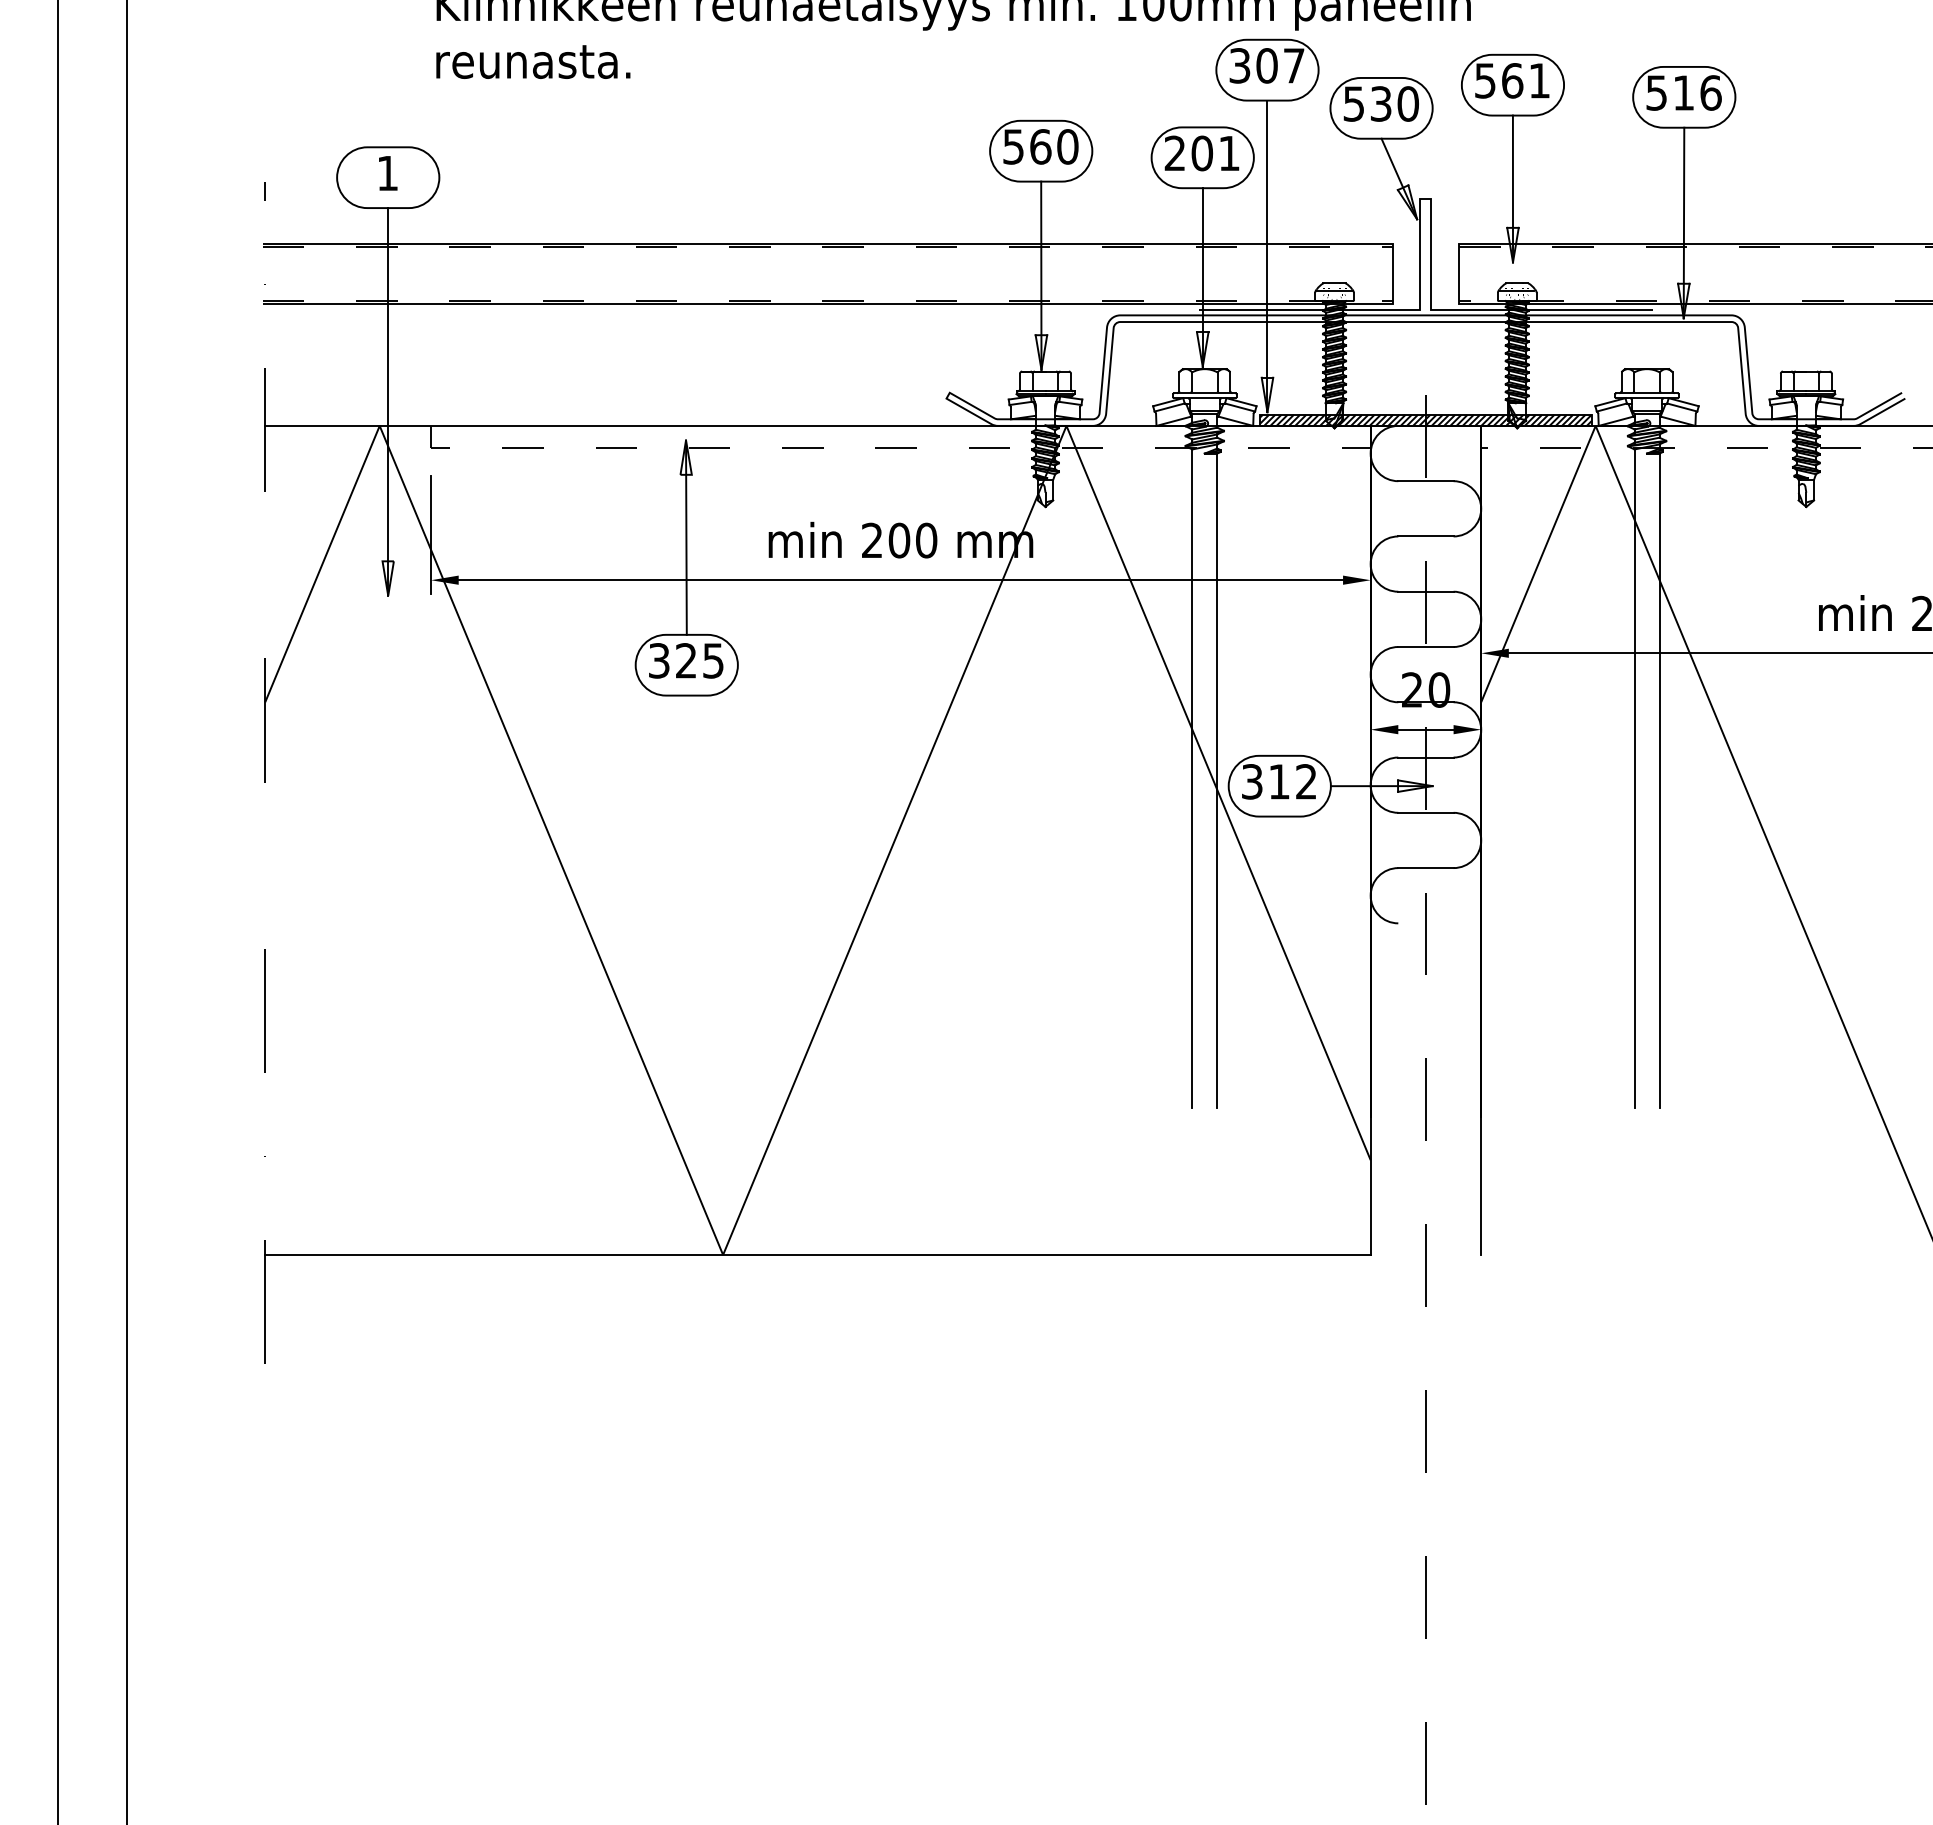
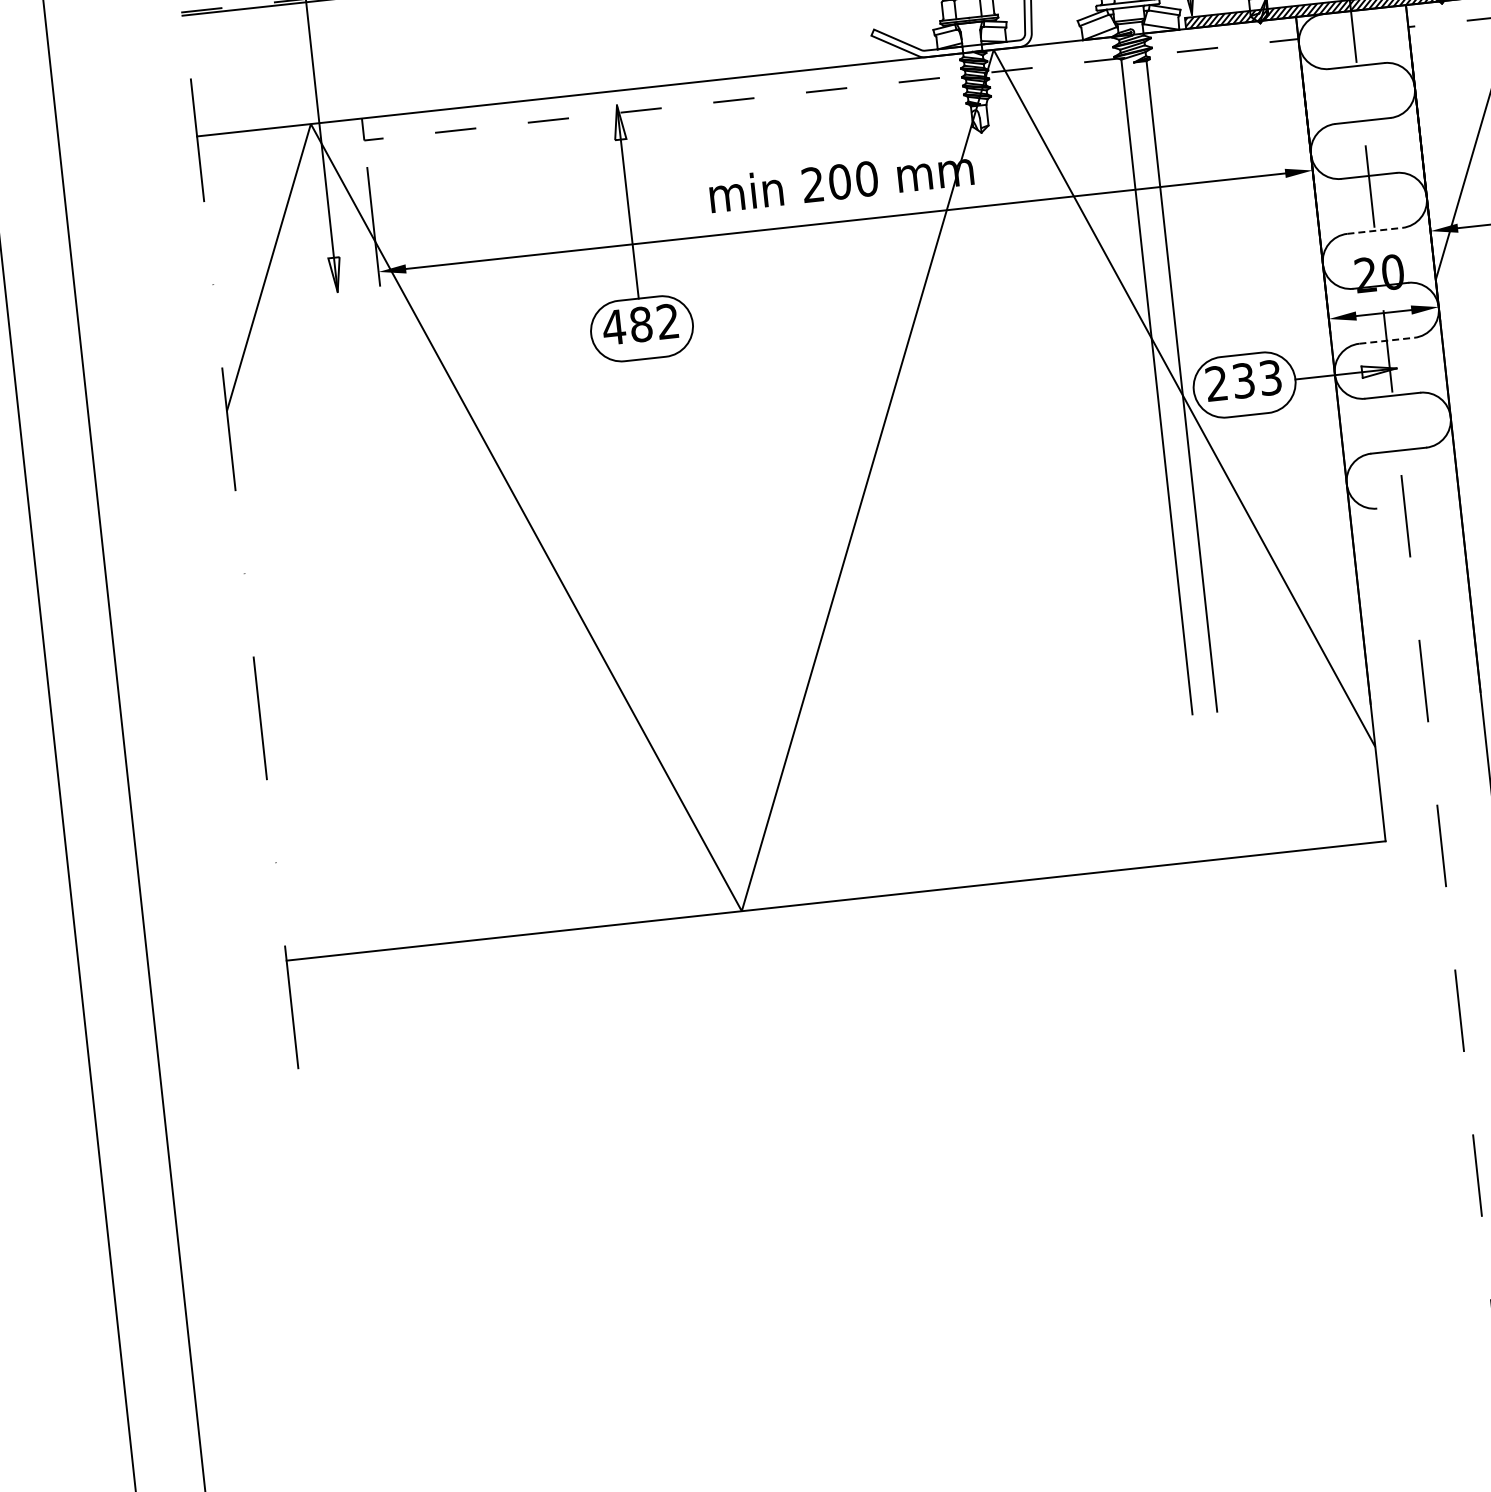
line: (1425, 647) -> (1374, 231), solid -> dashed
text: (685, 660) -> (640, 324), 325 -> 482
line: (1425, 757) -> (1386, 340), solid -> dashed
text: (1279, 781) -> (1243, 380), 312 -> 233

